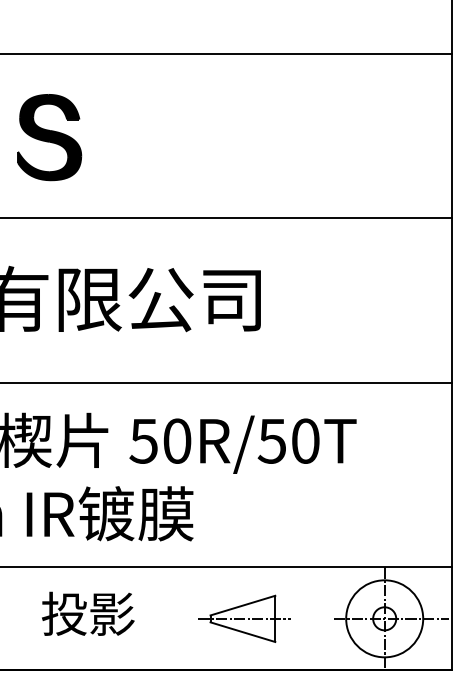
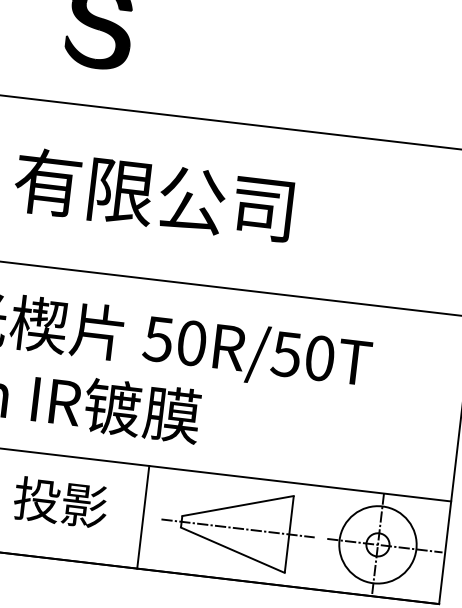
text: (88, 613) -> (61, 502), moved
line: (149, 618) -> (143, 516), added
part: (244, 618) -> (238, 528), size x1.67

